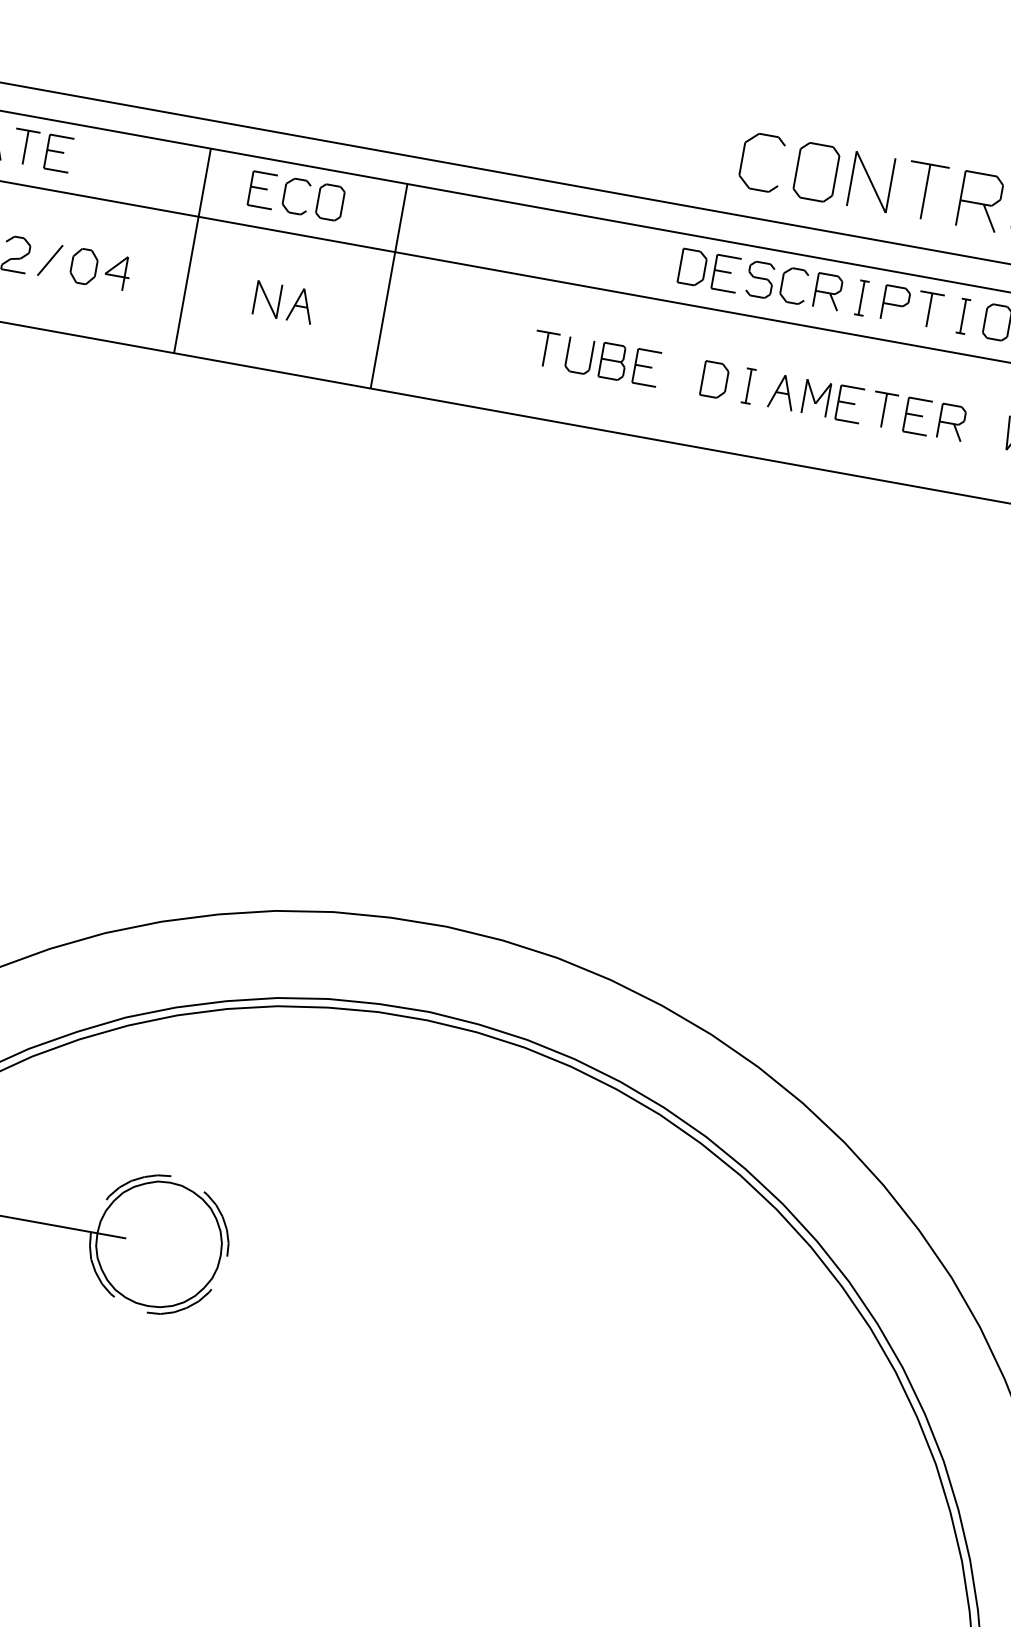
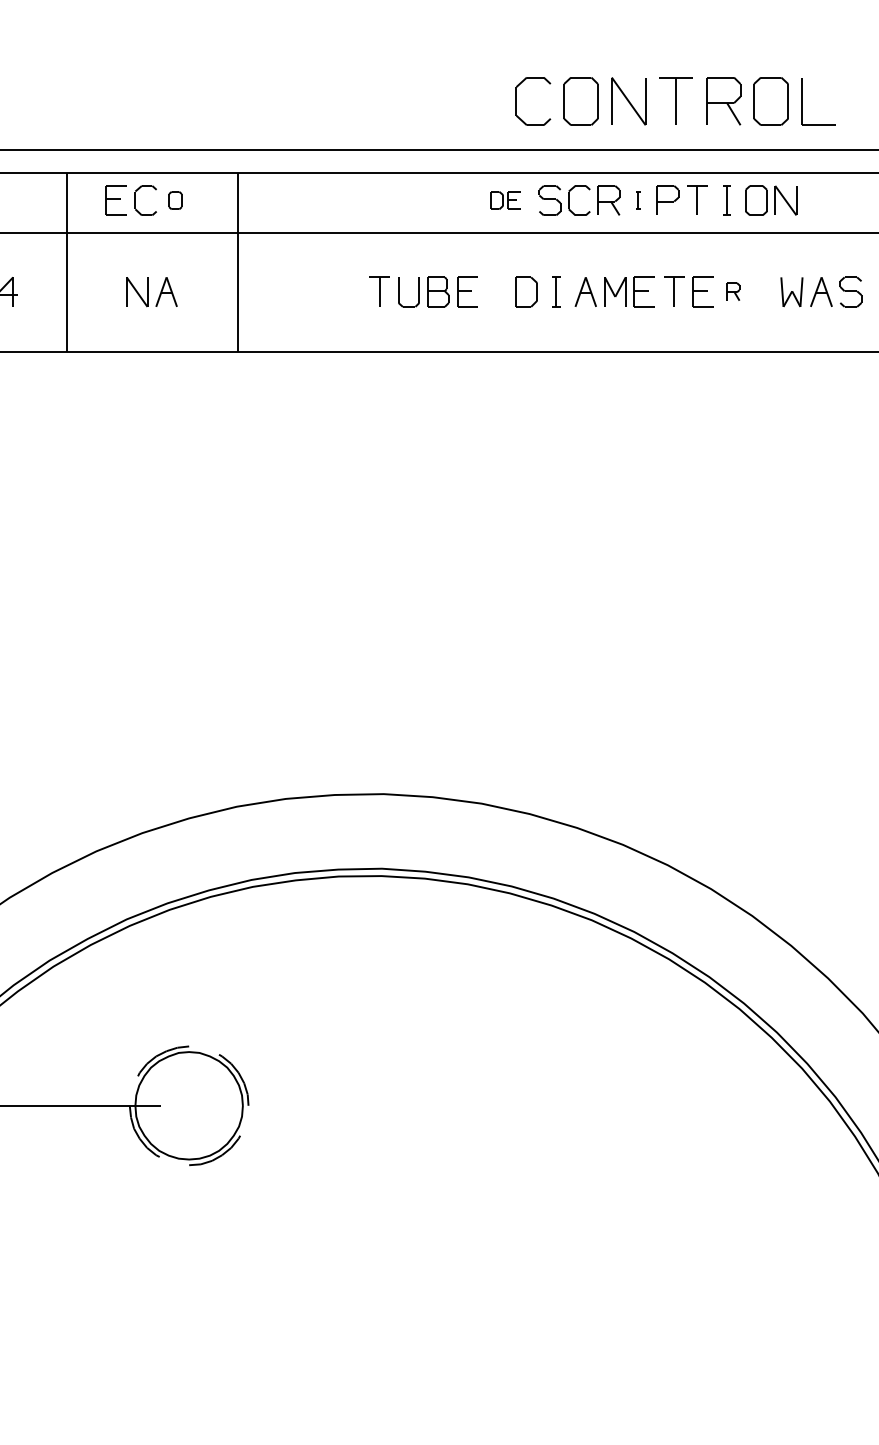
part: (330, 202) -> (175, 200), size x0.6
part: (709, 270) -> (505, 200), size x0.6
part: (861, 297) -> (638, 200), size x0.6
part: (952, 422) -> (733, 291), size x0.6

